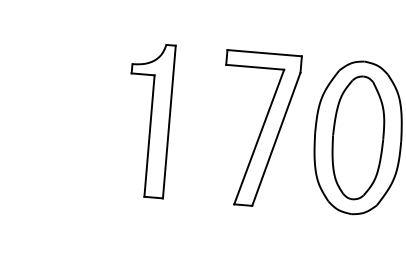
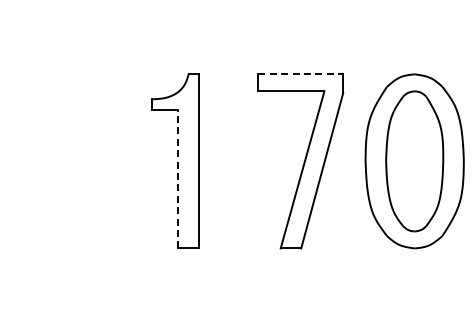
line: (265, 53) -> (301, 74), solid -> dashed
line: (149, 135) -> (178, 178), solid -> dashed

